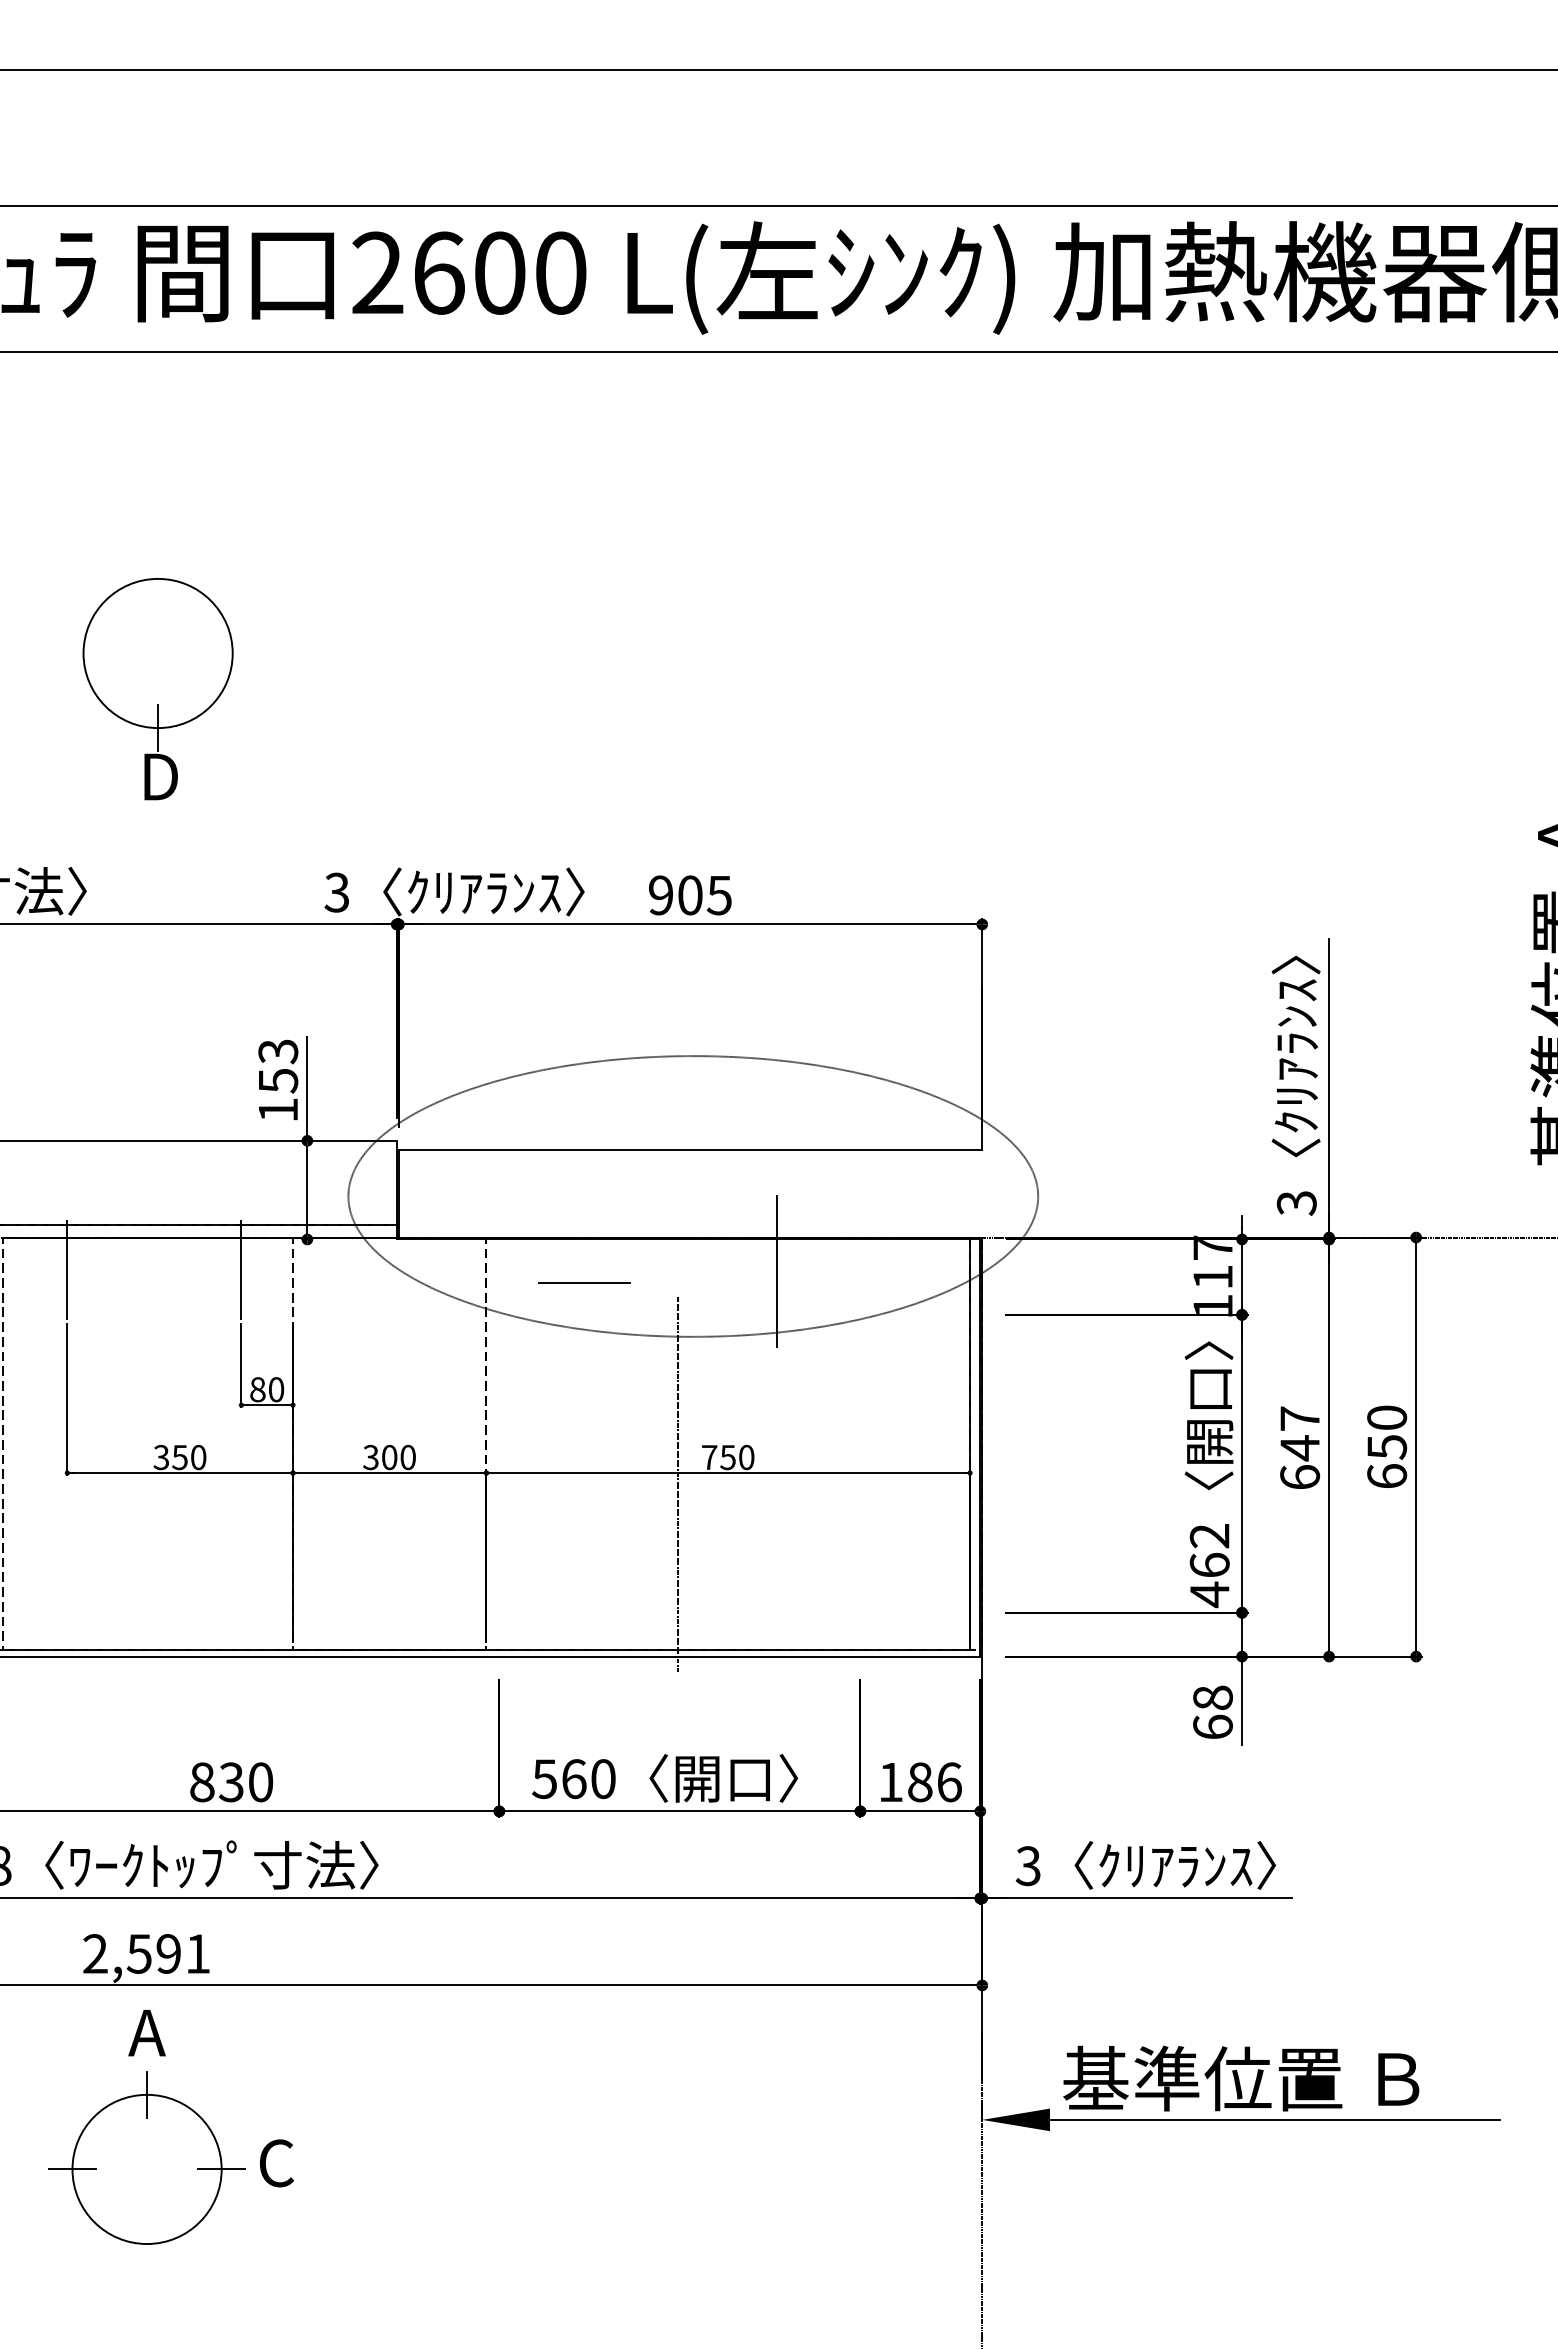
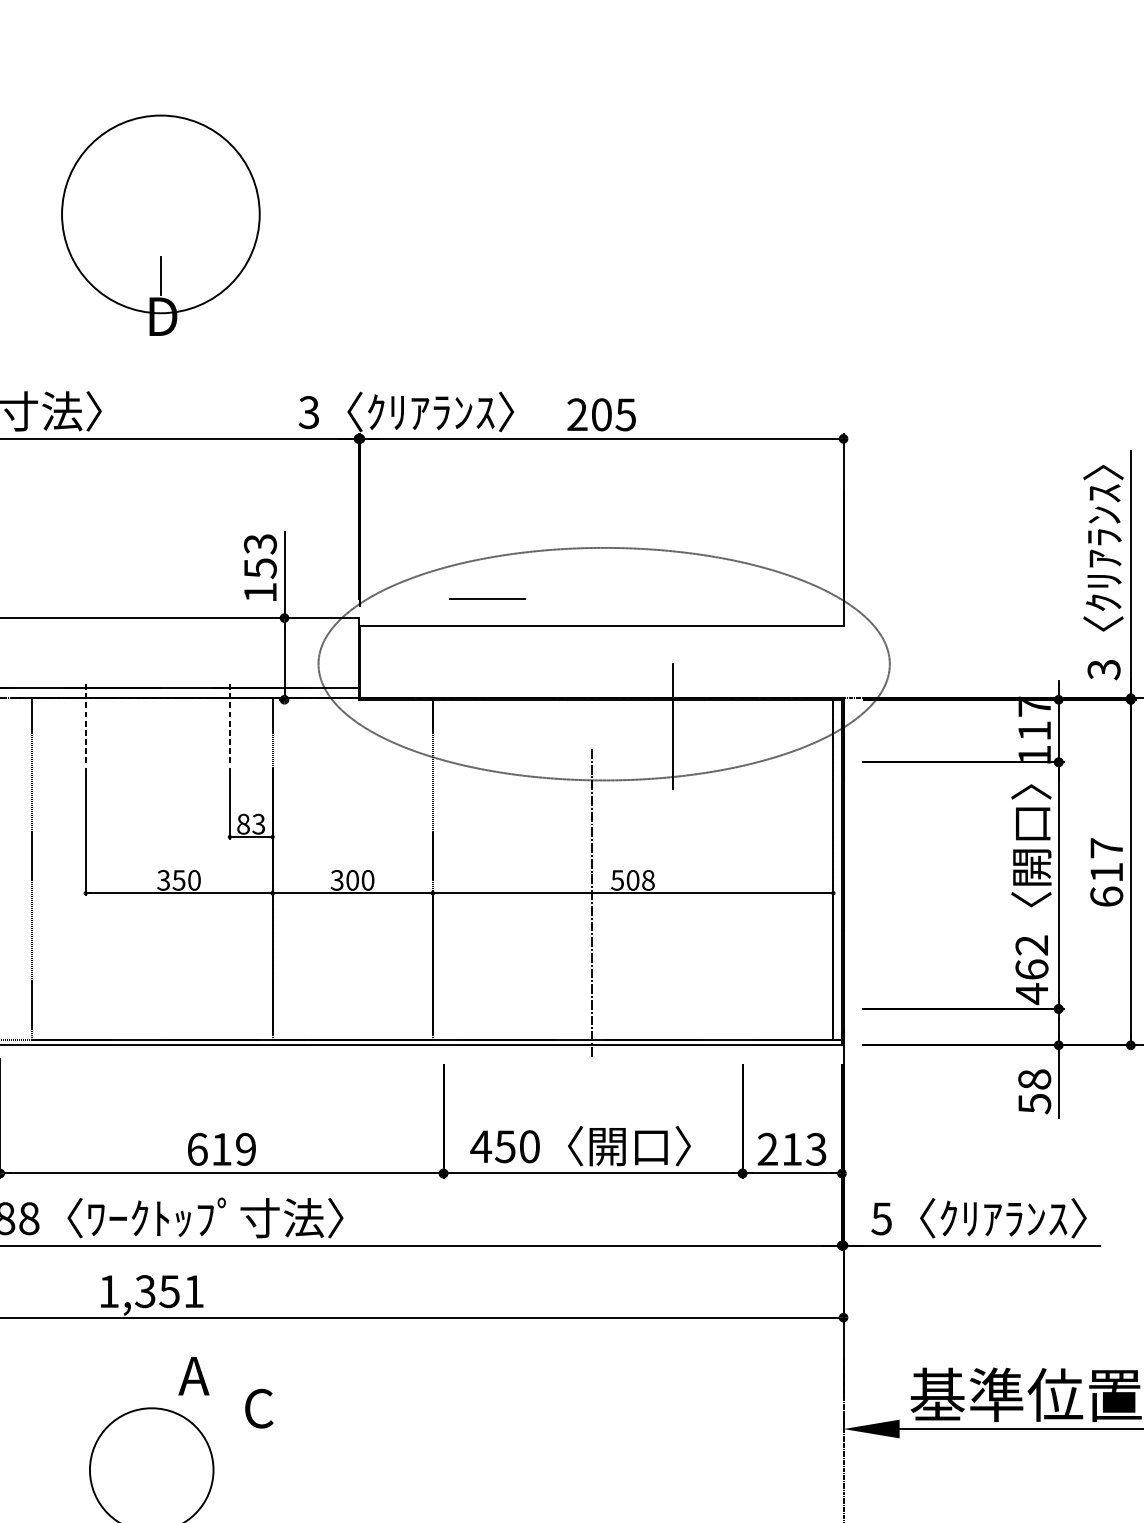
circle: (157, 653) -> (160, 214), size x1.6
text: (661, 895) -> (577, 414), 905 -> 205
line: (67, 1270) -> (85, 725), solid -> dashed
line: (241, 1270) -> (229, 725), solid -> dashed
line: (584, 1282) -> (487, 598), moved
text: (276, 1389) -> (258, 824), 80 -> 83
text: (1299, 1448) -> (1106, 872), 647 -> 617
text: (727, 1457) -> (632, 880), 750 -> 508
text: (1212, 1727) -> (1034, 1104), 68 -> 58
text: (558, 1779) -> (492, 1147), 560 -> 450
text: (231, 1782) -> (221, 1149), 830 -> 619
text: (919, 1782) -> (791, 1149), 186 -> 213
text: (1027, 1865) -> (880, 1218), 3 -> 5
text: (131, 1953) -> (138, 1291), 2,591 -> 1,351
text: (146, 2033) -> (193, 1376), moved
line: (147, 2094) -> (152, 1408), removed
text: (276, 2163) -> (258, 1408), moved
line: (72, 2169) -> (89, 1470), removed
line: (221, 2169) -> (213, 1470), removed

